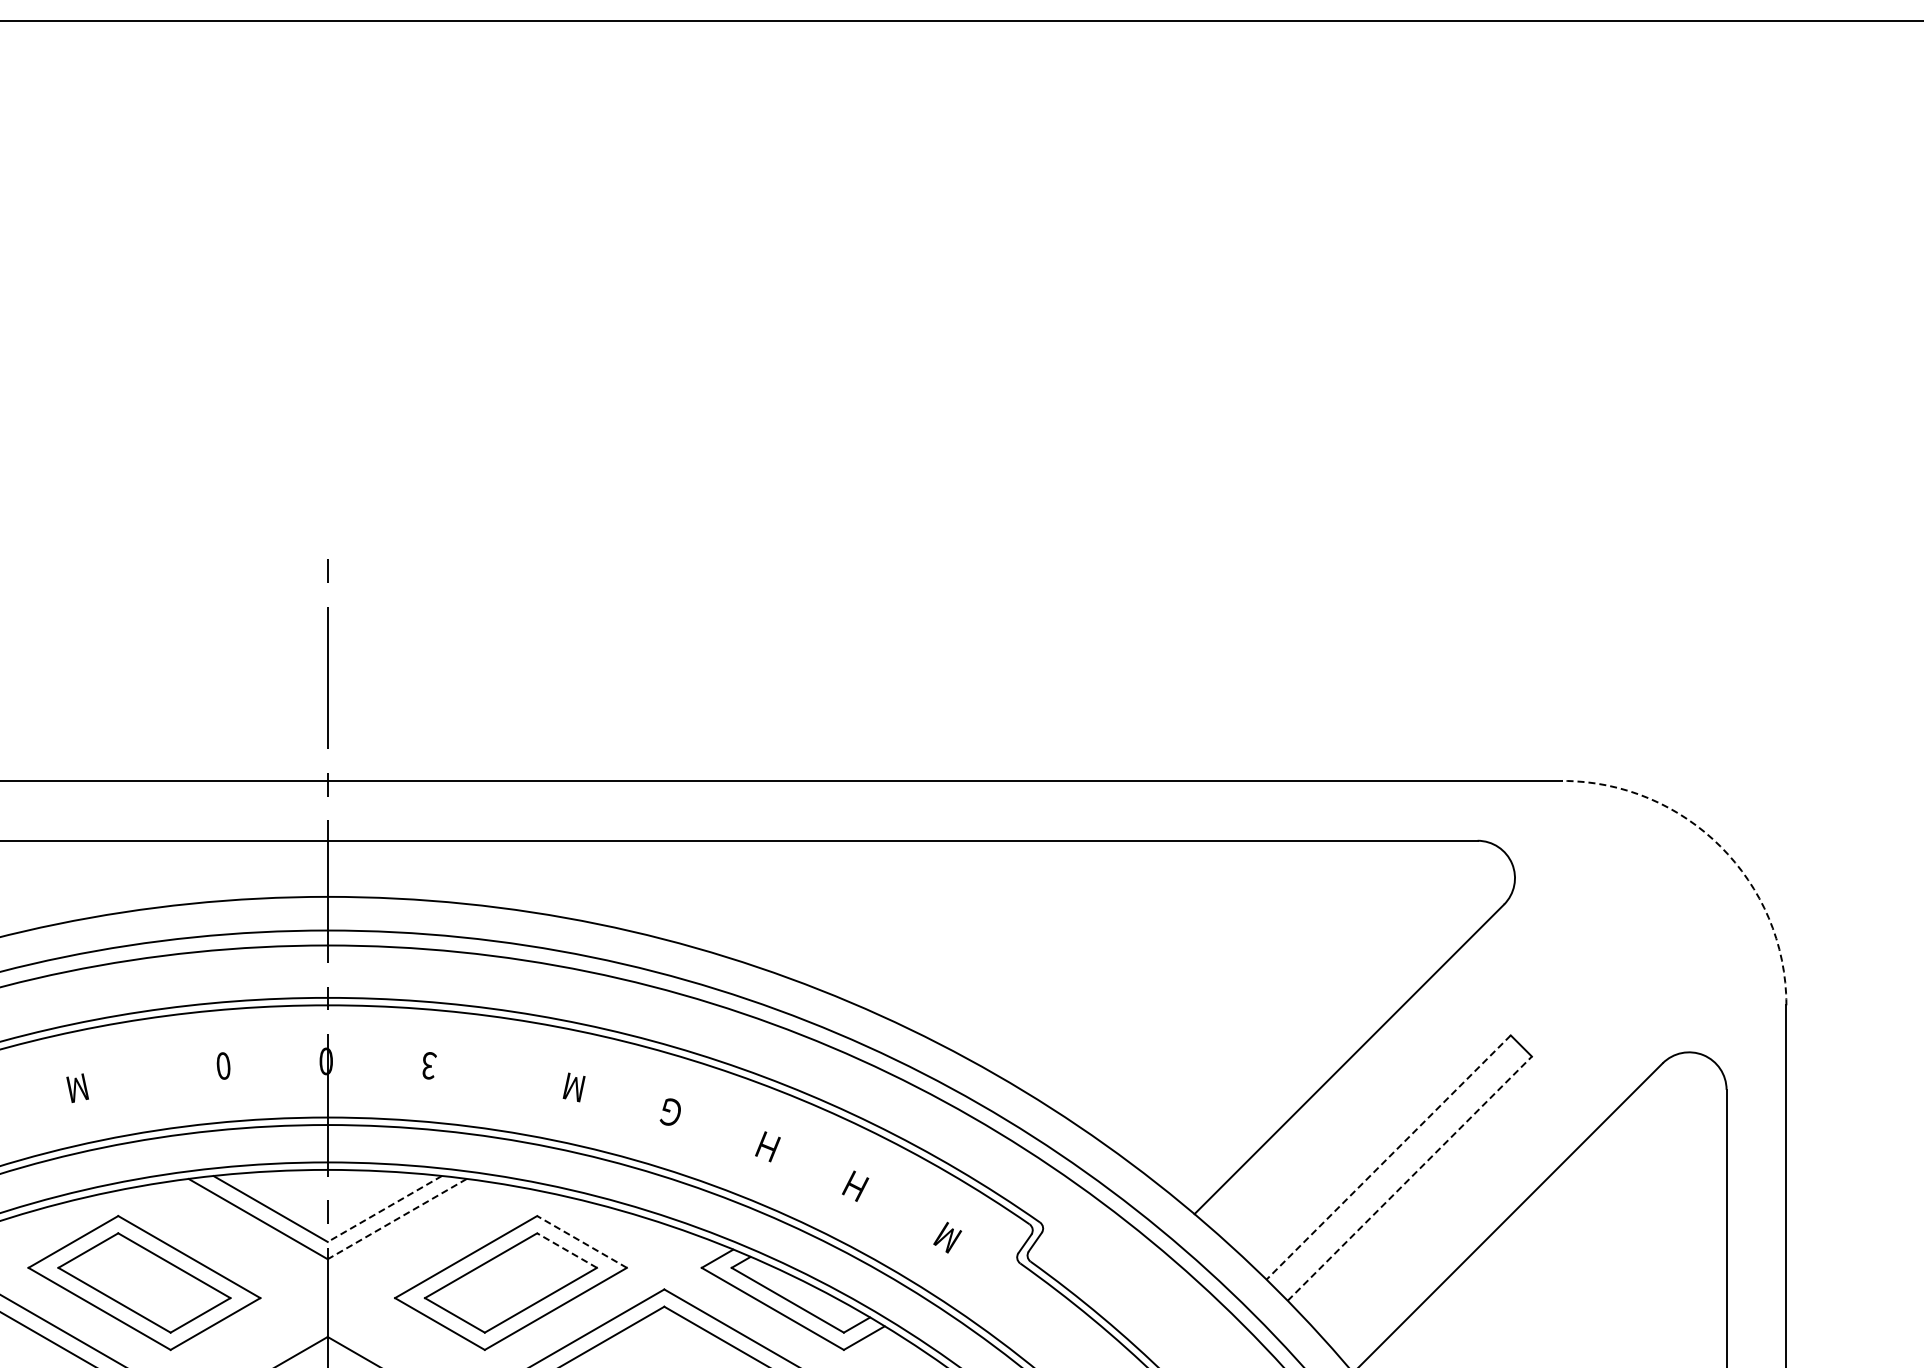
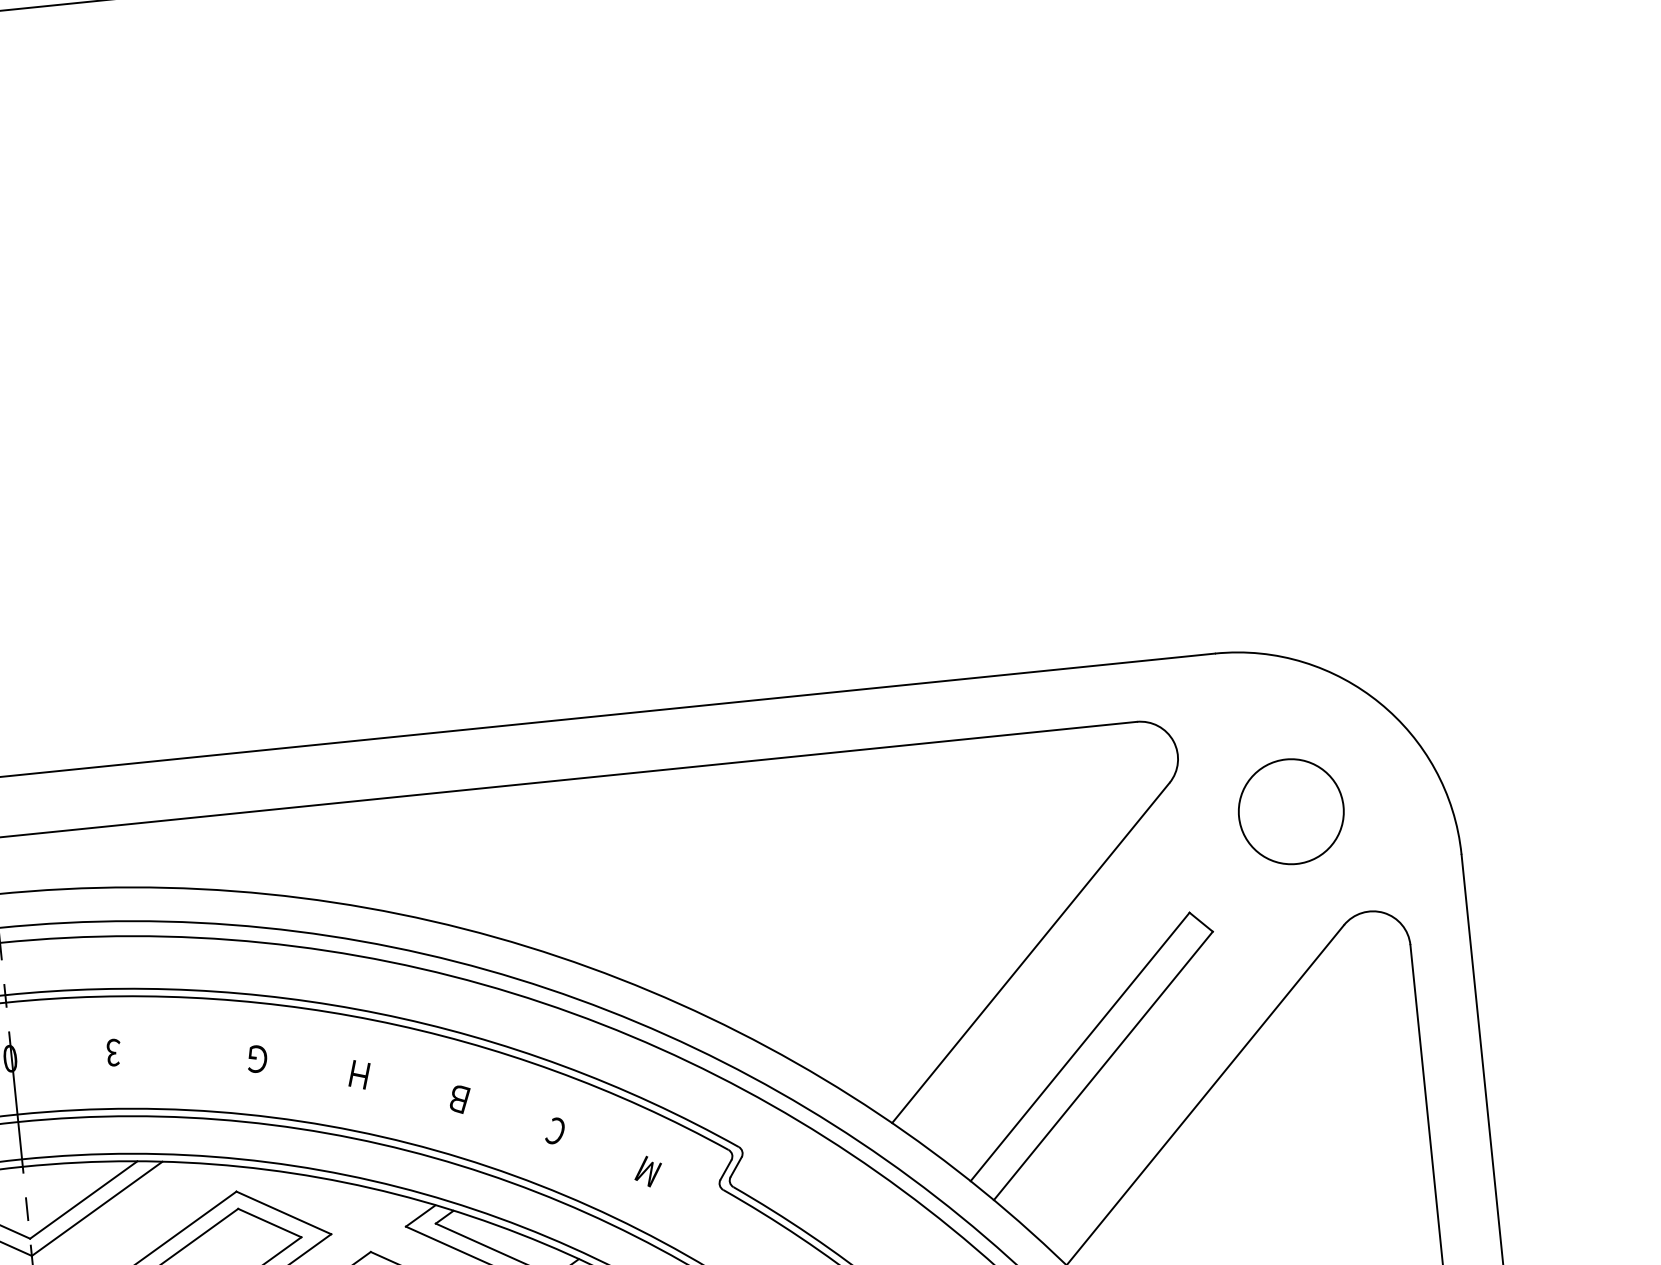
arc: (1720, 846) -> (1379, 702), dashed -> solid
circle: (1621, 945) -> (1290, 811), added
text: (573, 1087) -> (259, 1059), M -> Ｇ
text: (670, 1112) -> (359, 1074), Ｇ -> Ｈ
text: (767, 1146) -> (459, 1098), Ｈ -> Ｂ
line: (1388, 1157) -> (1079, 1046), dashed -> solid
line: (1409, 1178) -> (1103, 1065), dashed -> solid
text: (855, 1185) -> (550, 1128), Ｈ -> C
line: (384, 1208) -> (83, 1199), dashed -> solid
line: (396, 1219) -> (96, 1209), dashed -> solid
line: (582, 1241) -> (284, 1212), dashed -> solid
line: (567, 1250) -> (270, 1222), dashed -> solid

